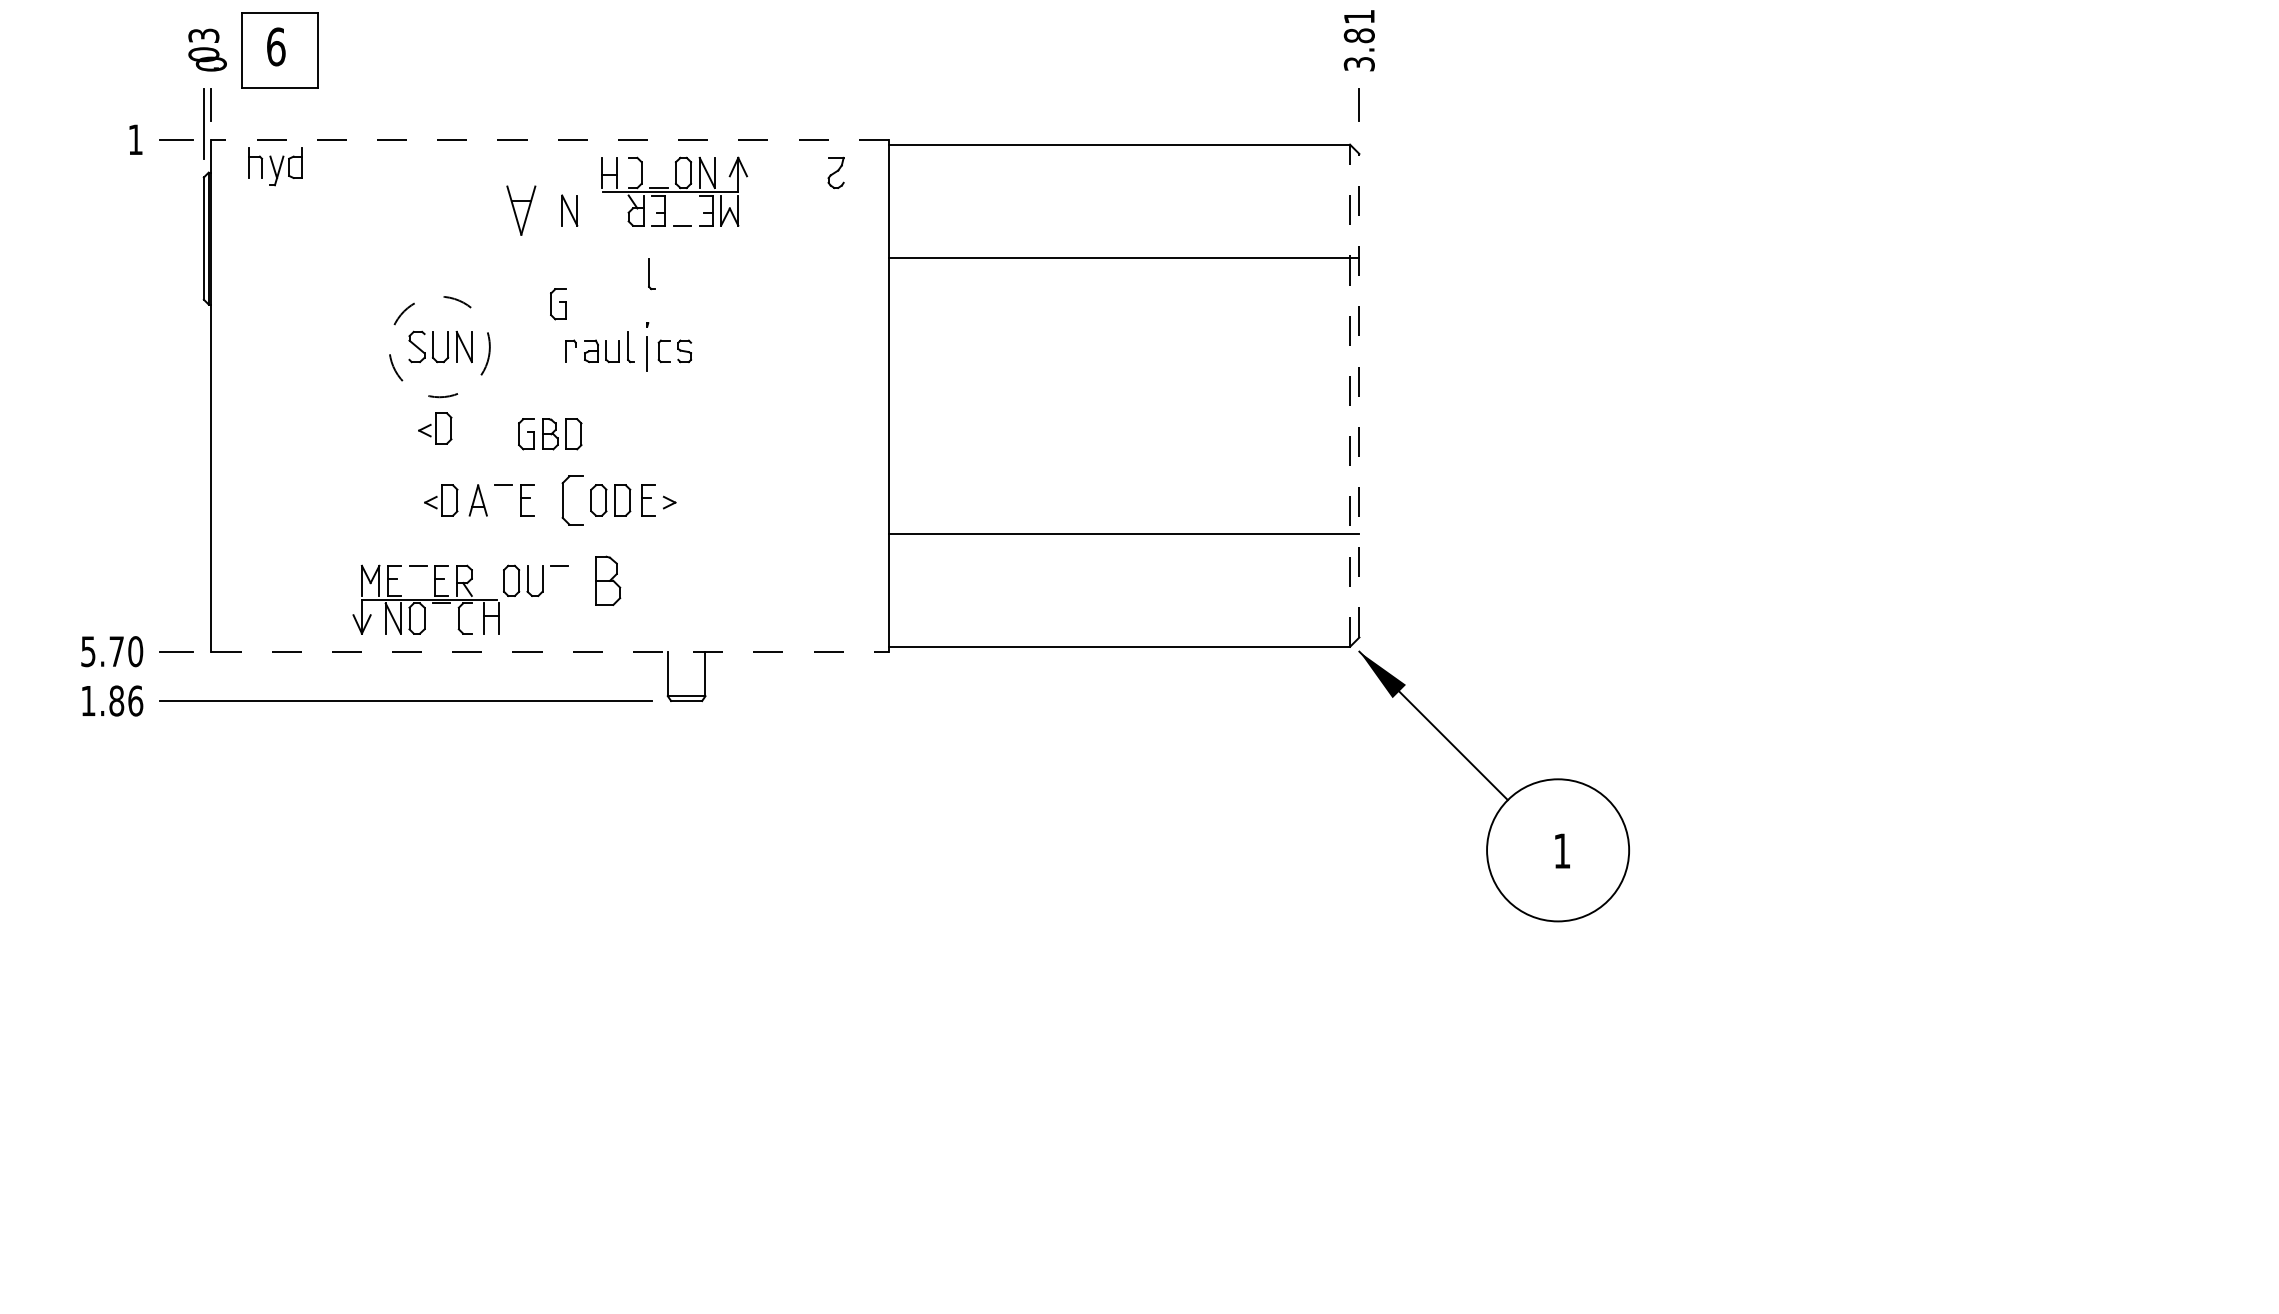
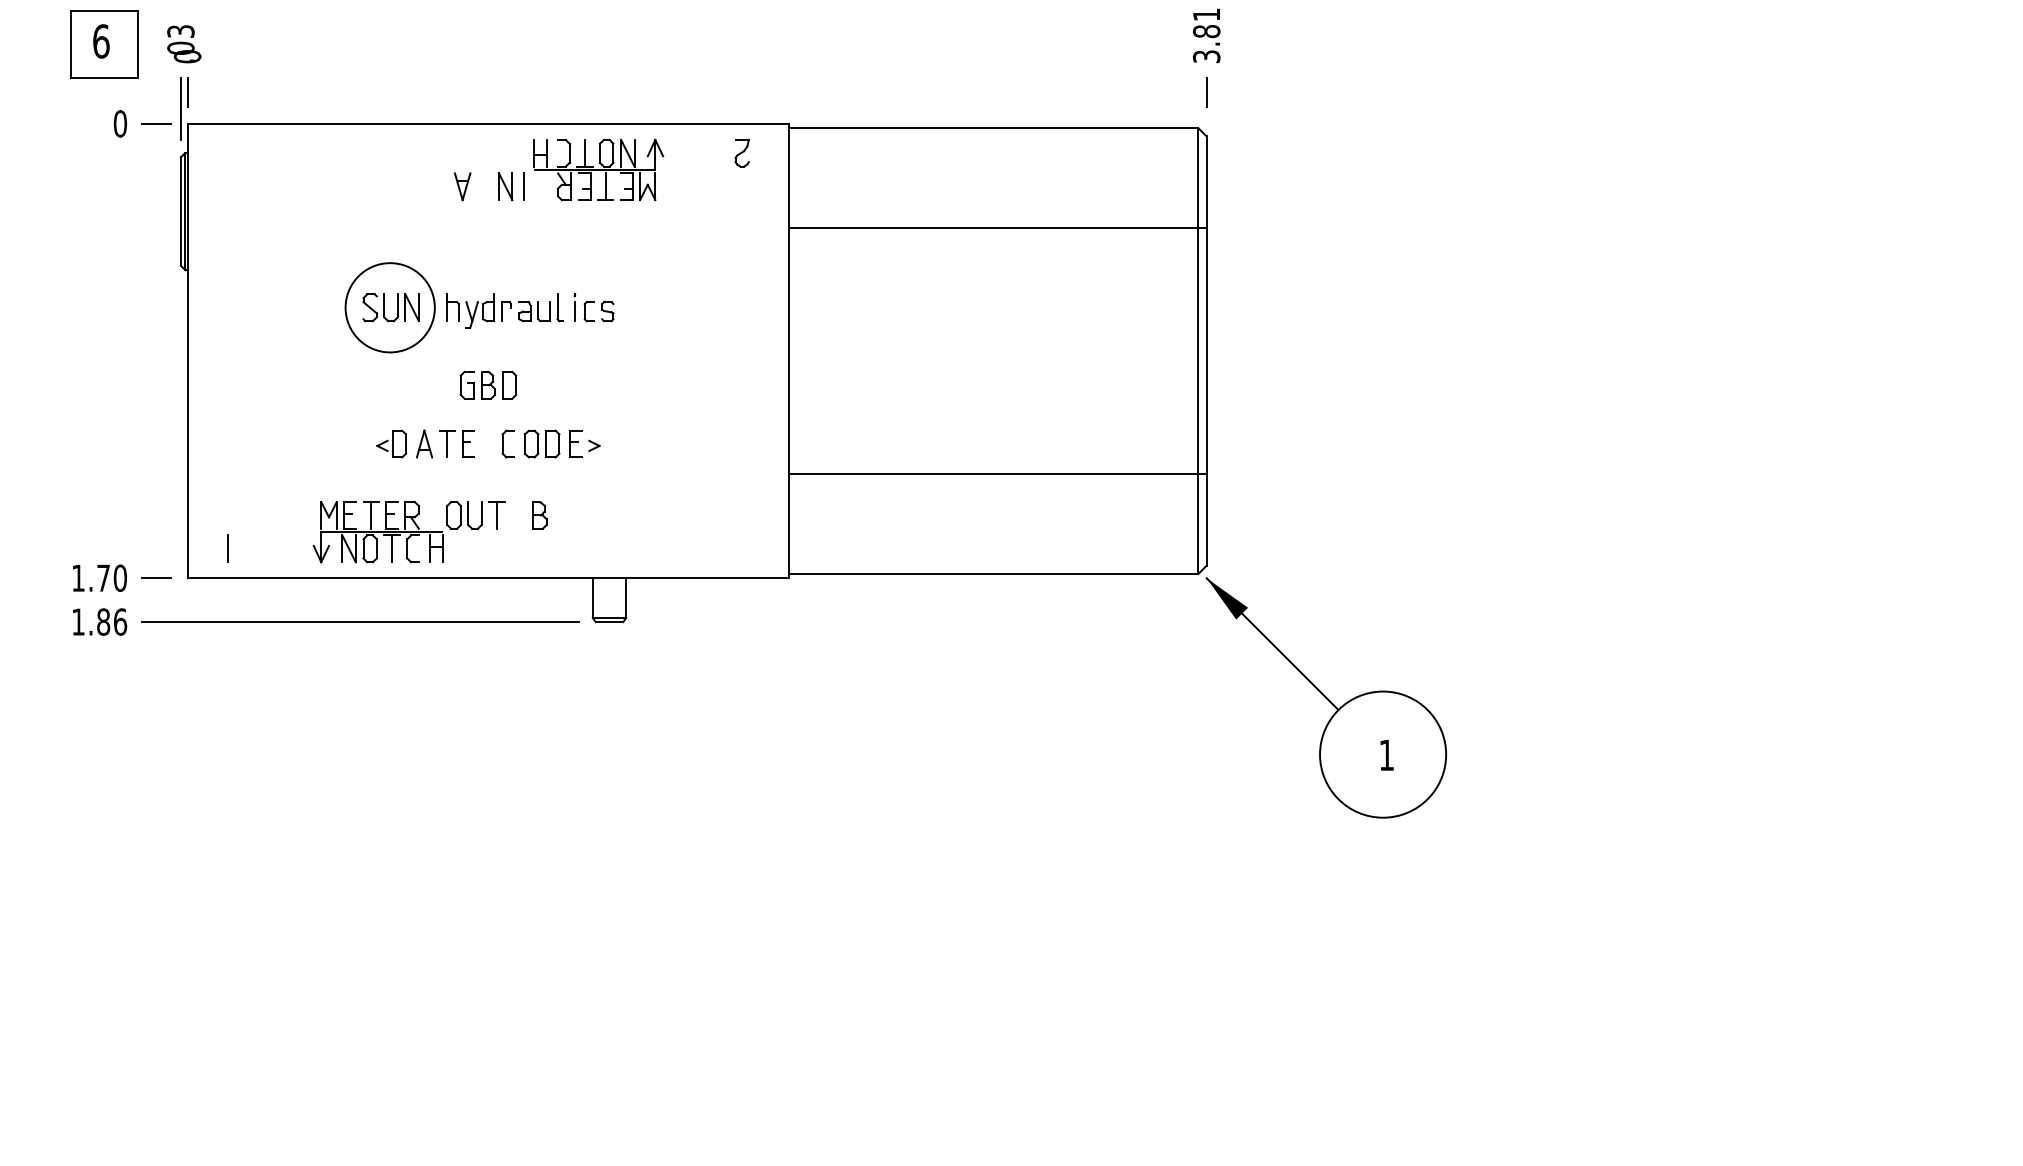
part: (279, 50) -> (104, 44), moved
text: (135, 139) -> (120, 123), 1 -> 0
line: (550, 139) -> (488, 123), dashed -> solid
part: (275, 166) -> (470, 310), moved
line: (658, 172) -> (584, 152), added
part: (520, 210) -> (462, 186), size x0.62
line: (590, 210) -> (524, 186), added
line: (682, 210) -> (605, 186), added
part: (651, 274) -> (578, 243), removed
part: (558, 304) -> (495, 270), removed
circle: (439, 346) -> (390, 307), dashed -> solid
part: (647, 346) -> (574, 307), size x0.62
line: (1350, 395) -> (1198, 350), dashed -> solid
line: (1359, 395) -> (1206, 350), dashed -> solid
part: (435, 428) -> (386, 380), removed
line: (504, 500) -> (447, 444), added
part: (572, 500) -> (508, 444), size x0.62
line: (417, 580) -> (370, 515), added
line: (560, 580) -> (497, 515), added
part: (608, 580) -> (540, 515), size x0.62
line: (256, 618) -> (227, 548), added
line: (441, 618) -> (391, 548), added
text: (88, 651) -> (78, 578), 5.70 -> 1.70
line: (550, 651) -> (488, 578), dashed -> solid

